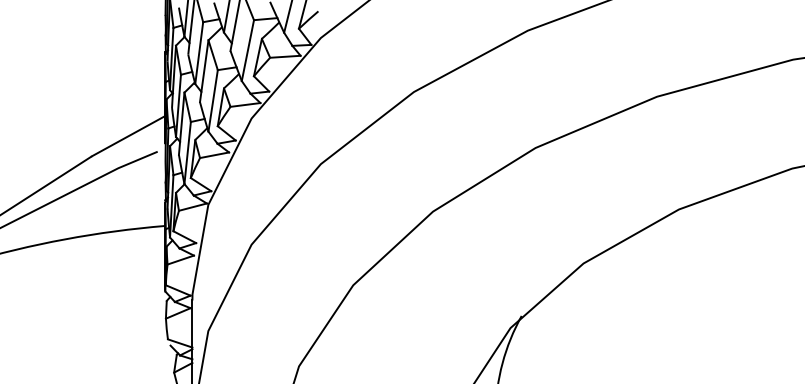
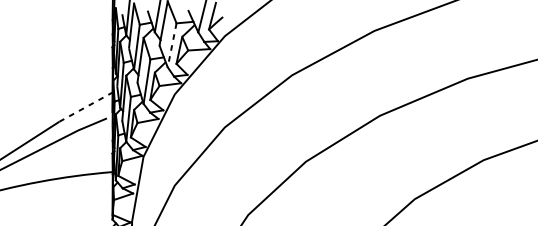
line: (247, 51) -> (171, 45), solid -> dashed
line: (128, 136) -> (85, 107), solid -> dashed

